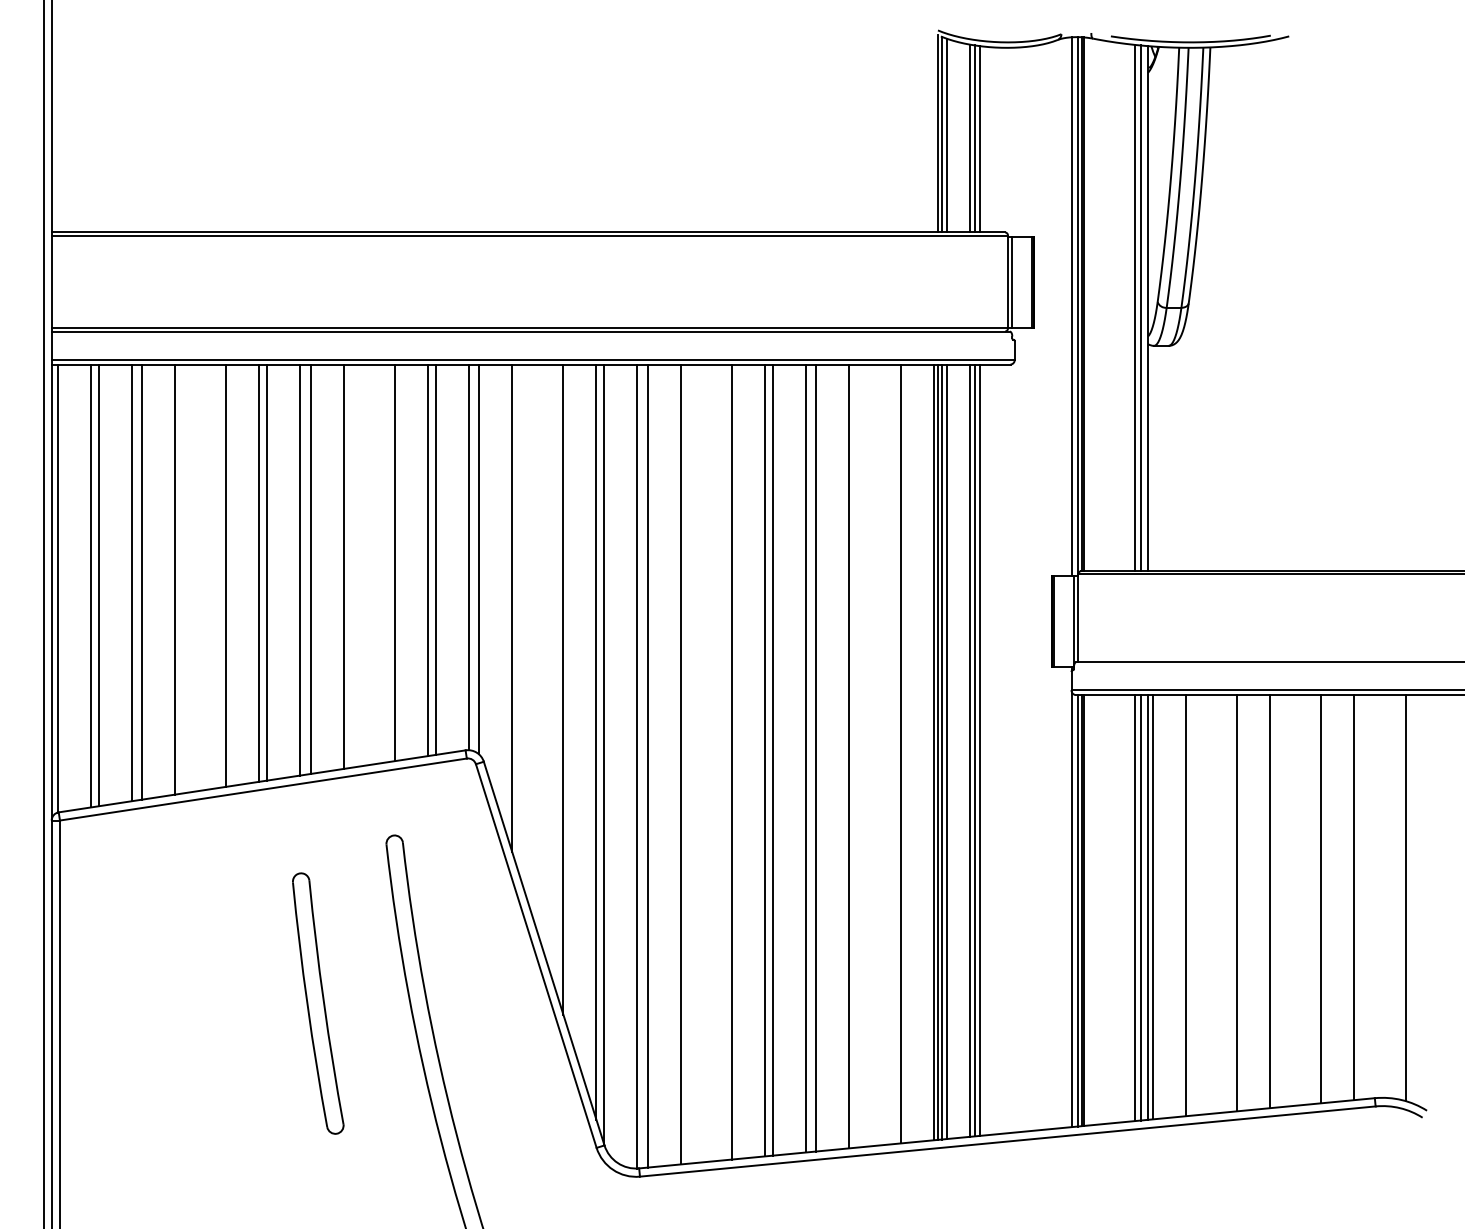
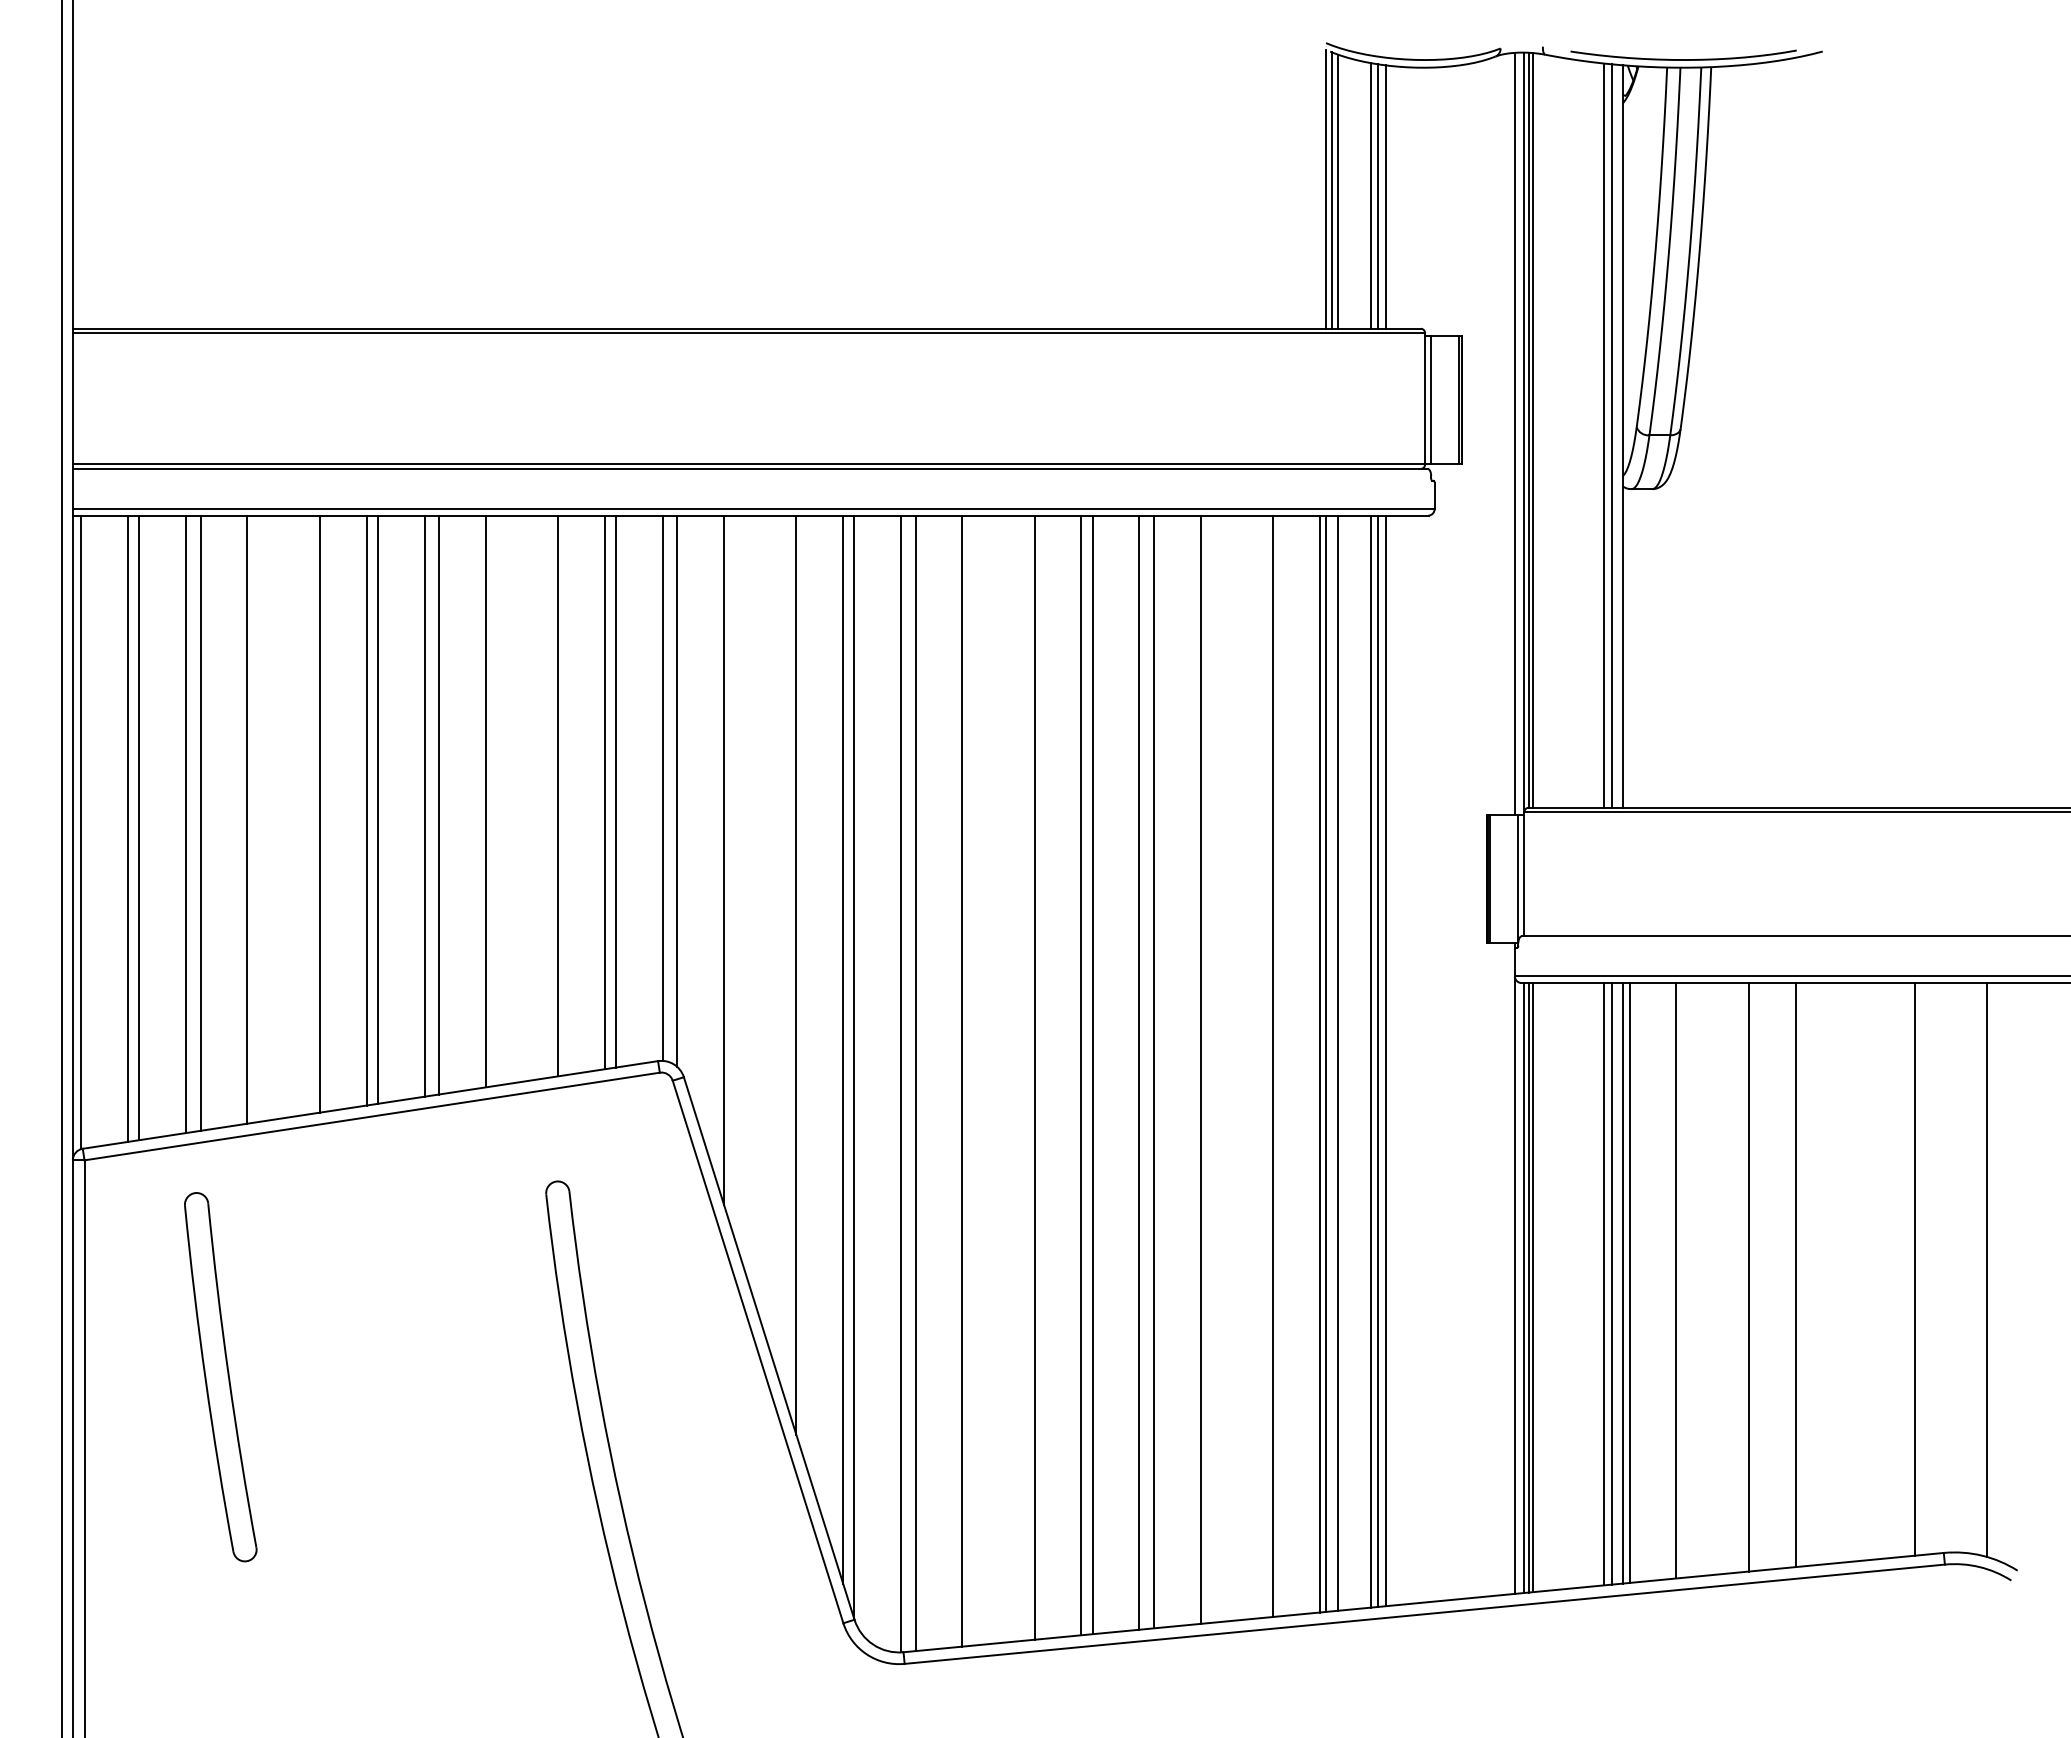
line: (942, 752) -> (1332, 1063), removed
line: (1321, 899) -> (1868, 1271), removed
part: (318, 1003) -> (220, 1377), moved

